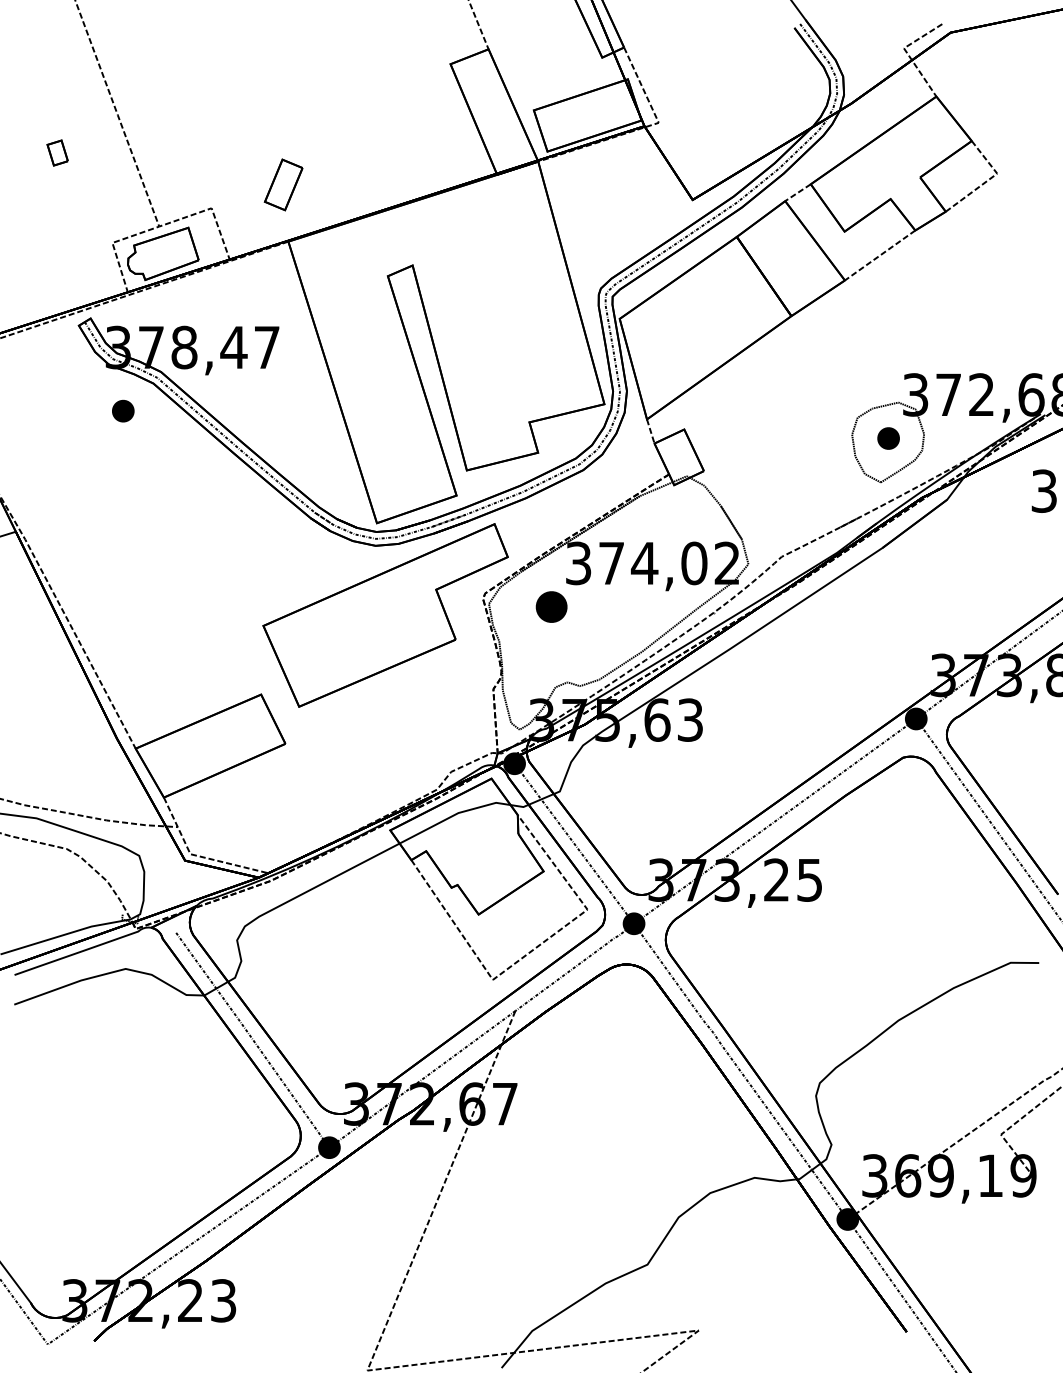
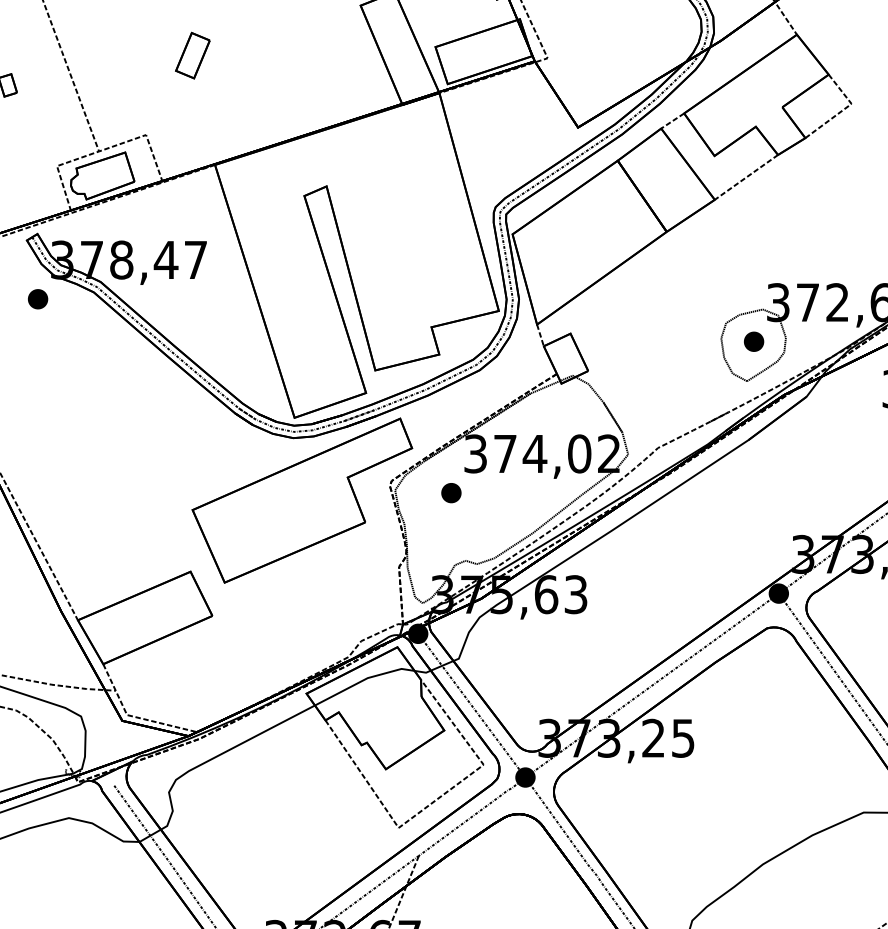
part: (283, 184) -> (192, 55), moved
part: (123, 410) -> (38, 298), moved
part: (551, 606) -> (451, 492), size x0.71

